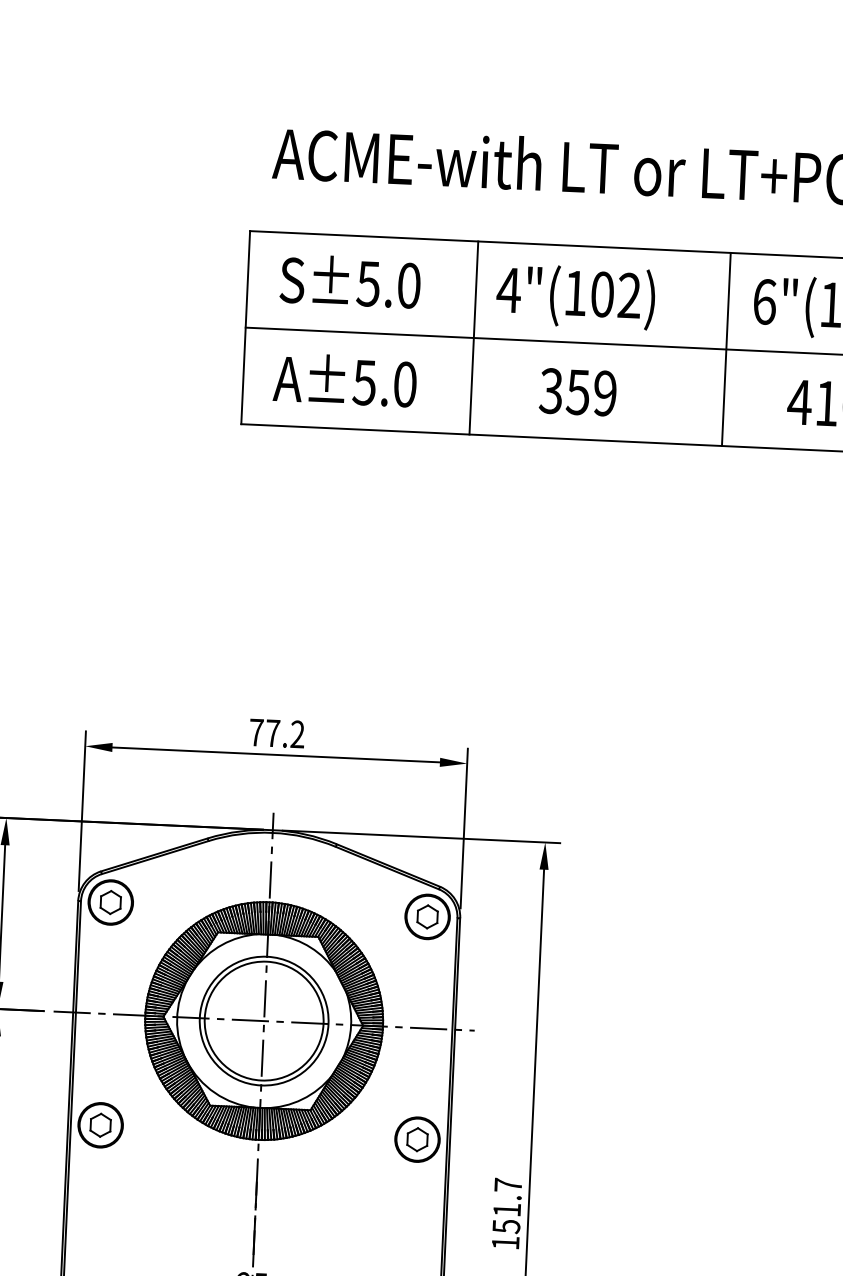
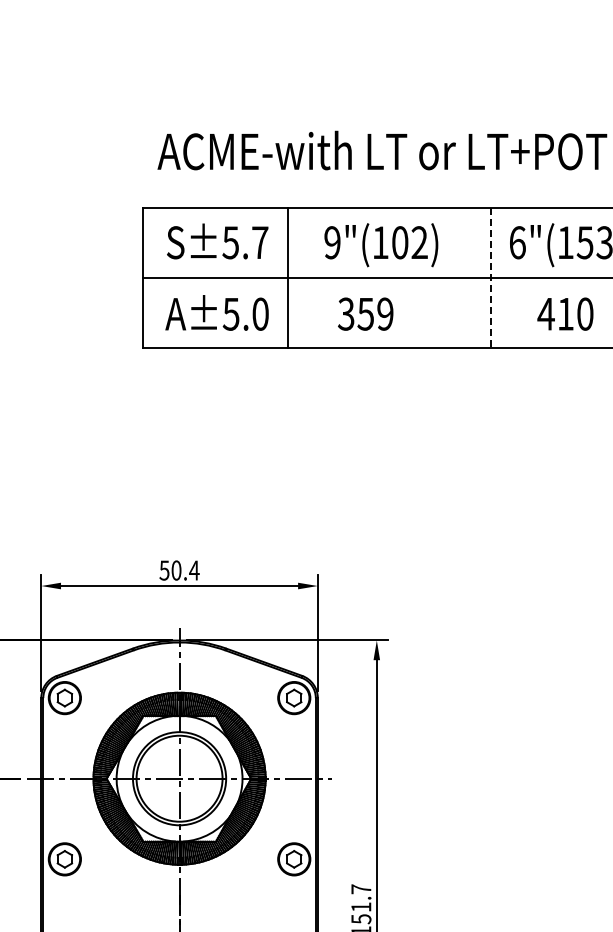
text: (409, 285) -> (260, 242), S±5.0 -> S±5.7
text: (509, 289) -> (332, 242), 4"(102) -> 9"(102)
line: (473, 338) -> (287, 278), moved
line: (726, 349) -> (491, 278), solid -> dashed
text: (577, 391) -> (365, 313), moved
text: (277, 733) -> (179, 570), 77.2 -> 50.4

